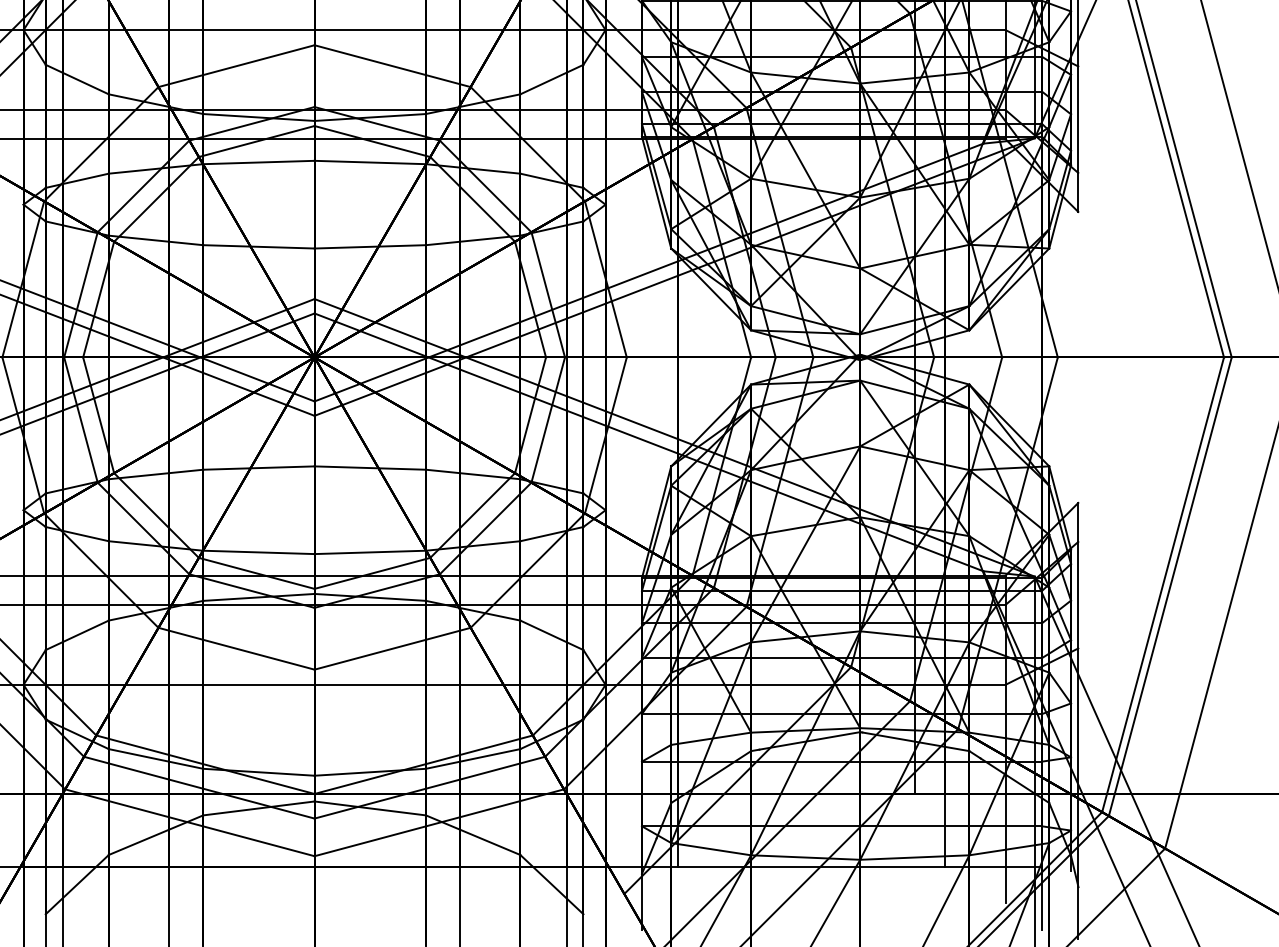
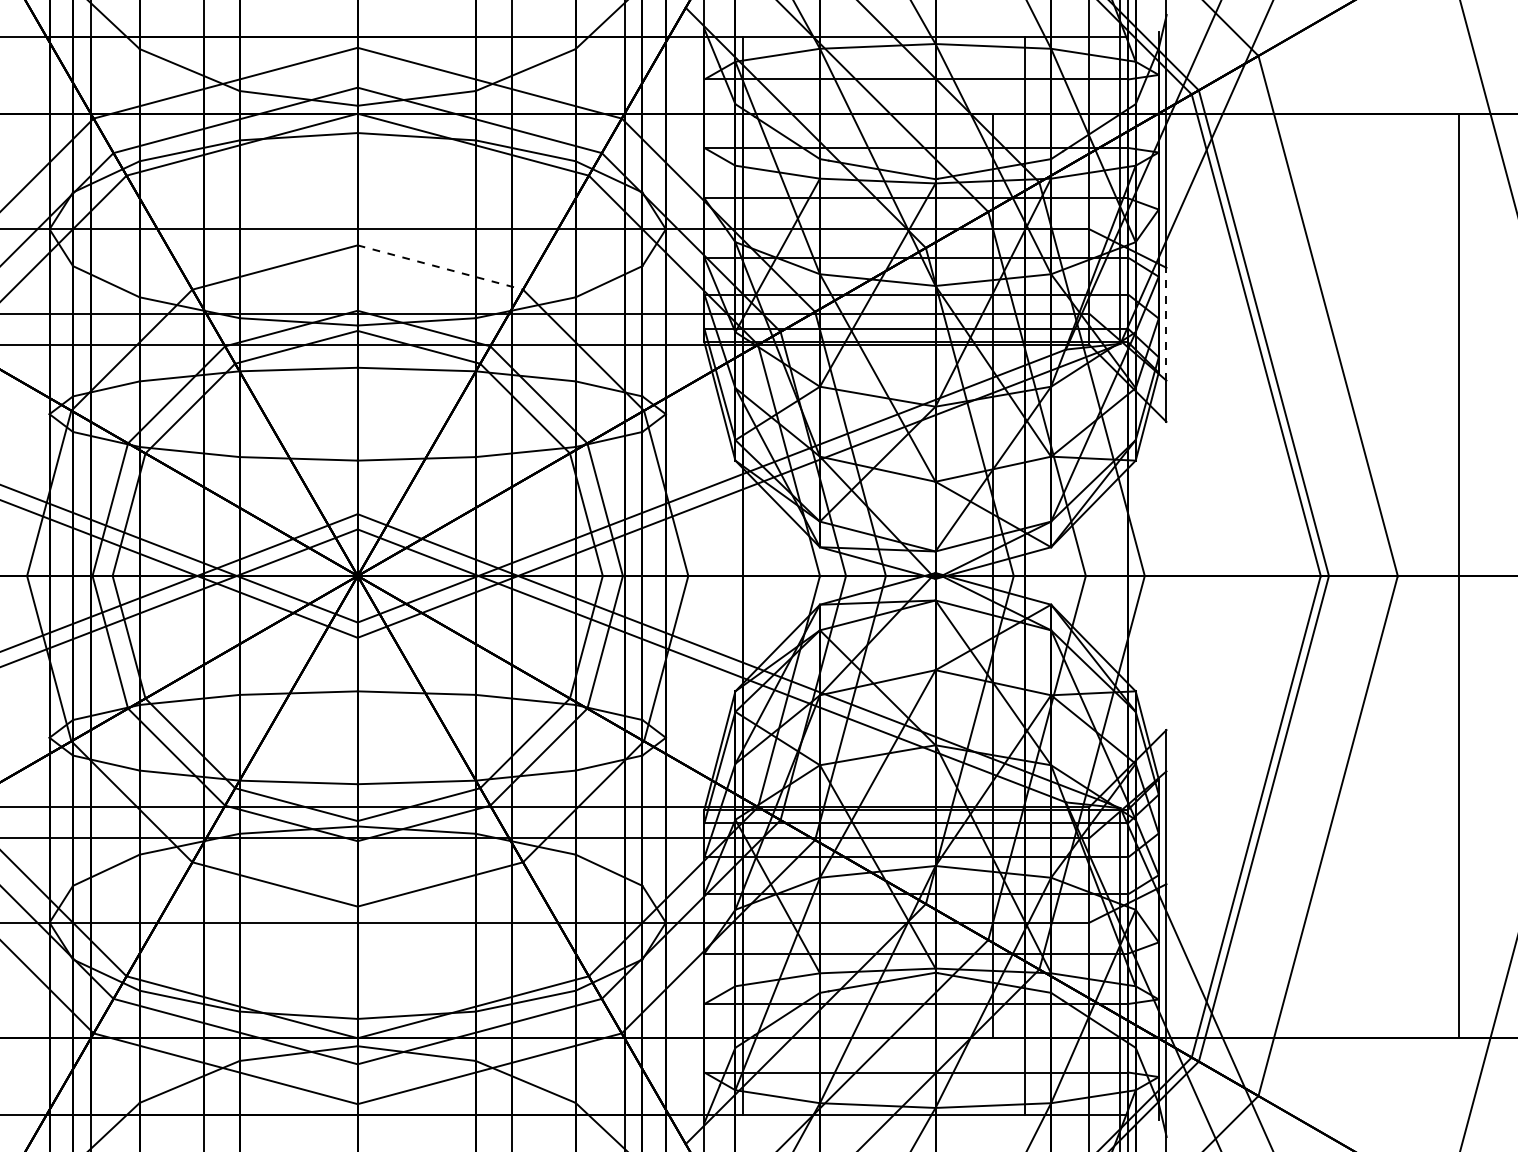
line: (392, 66) -> (440, 267), solid -> dashed
line: (1078, 119) -> (1166, 323), solid -> dashed

